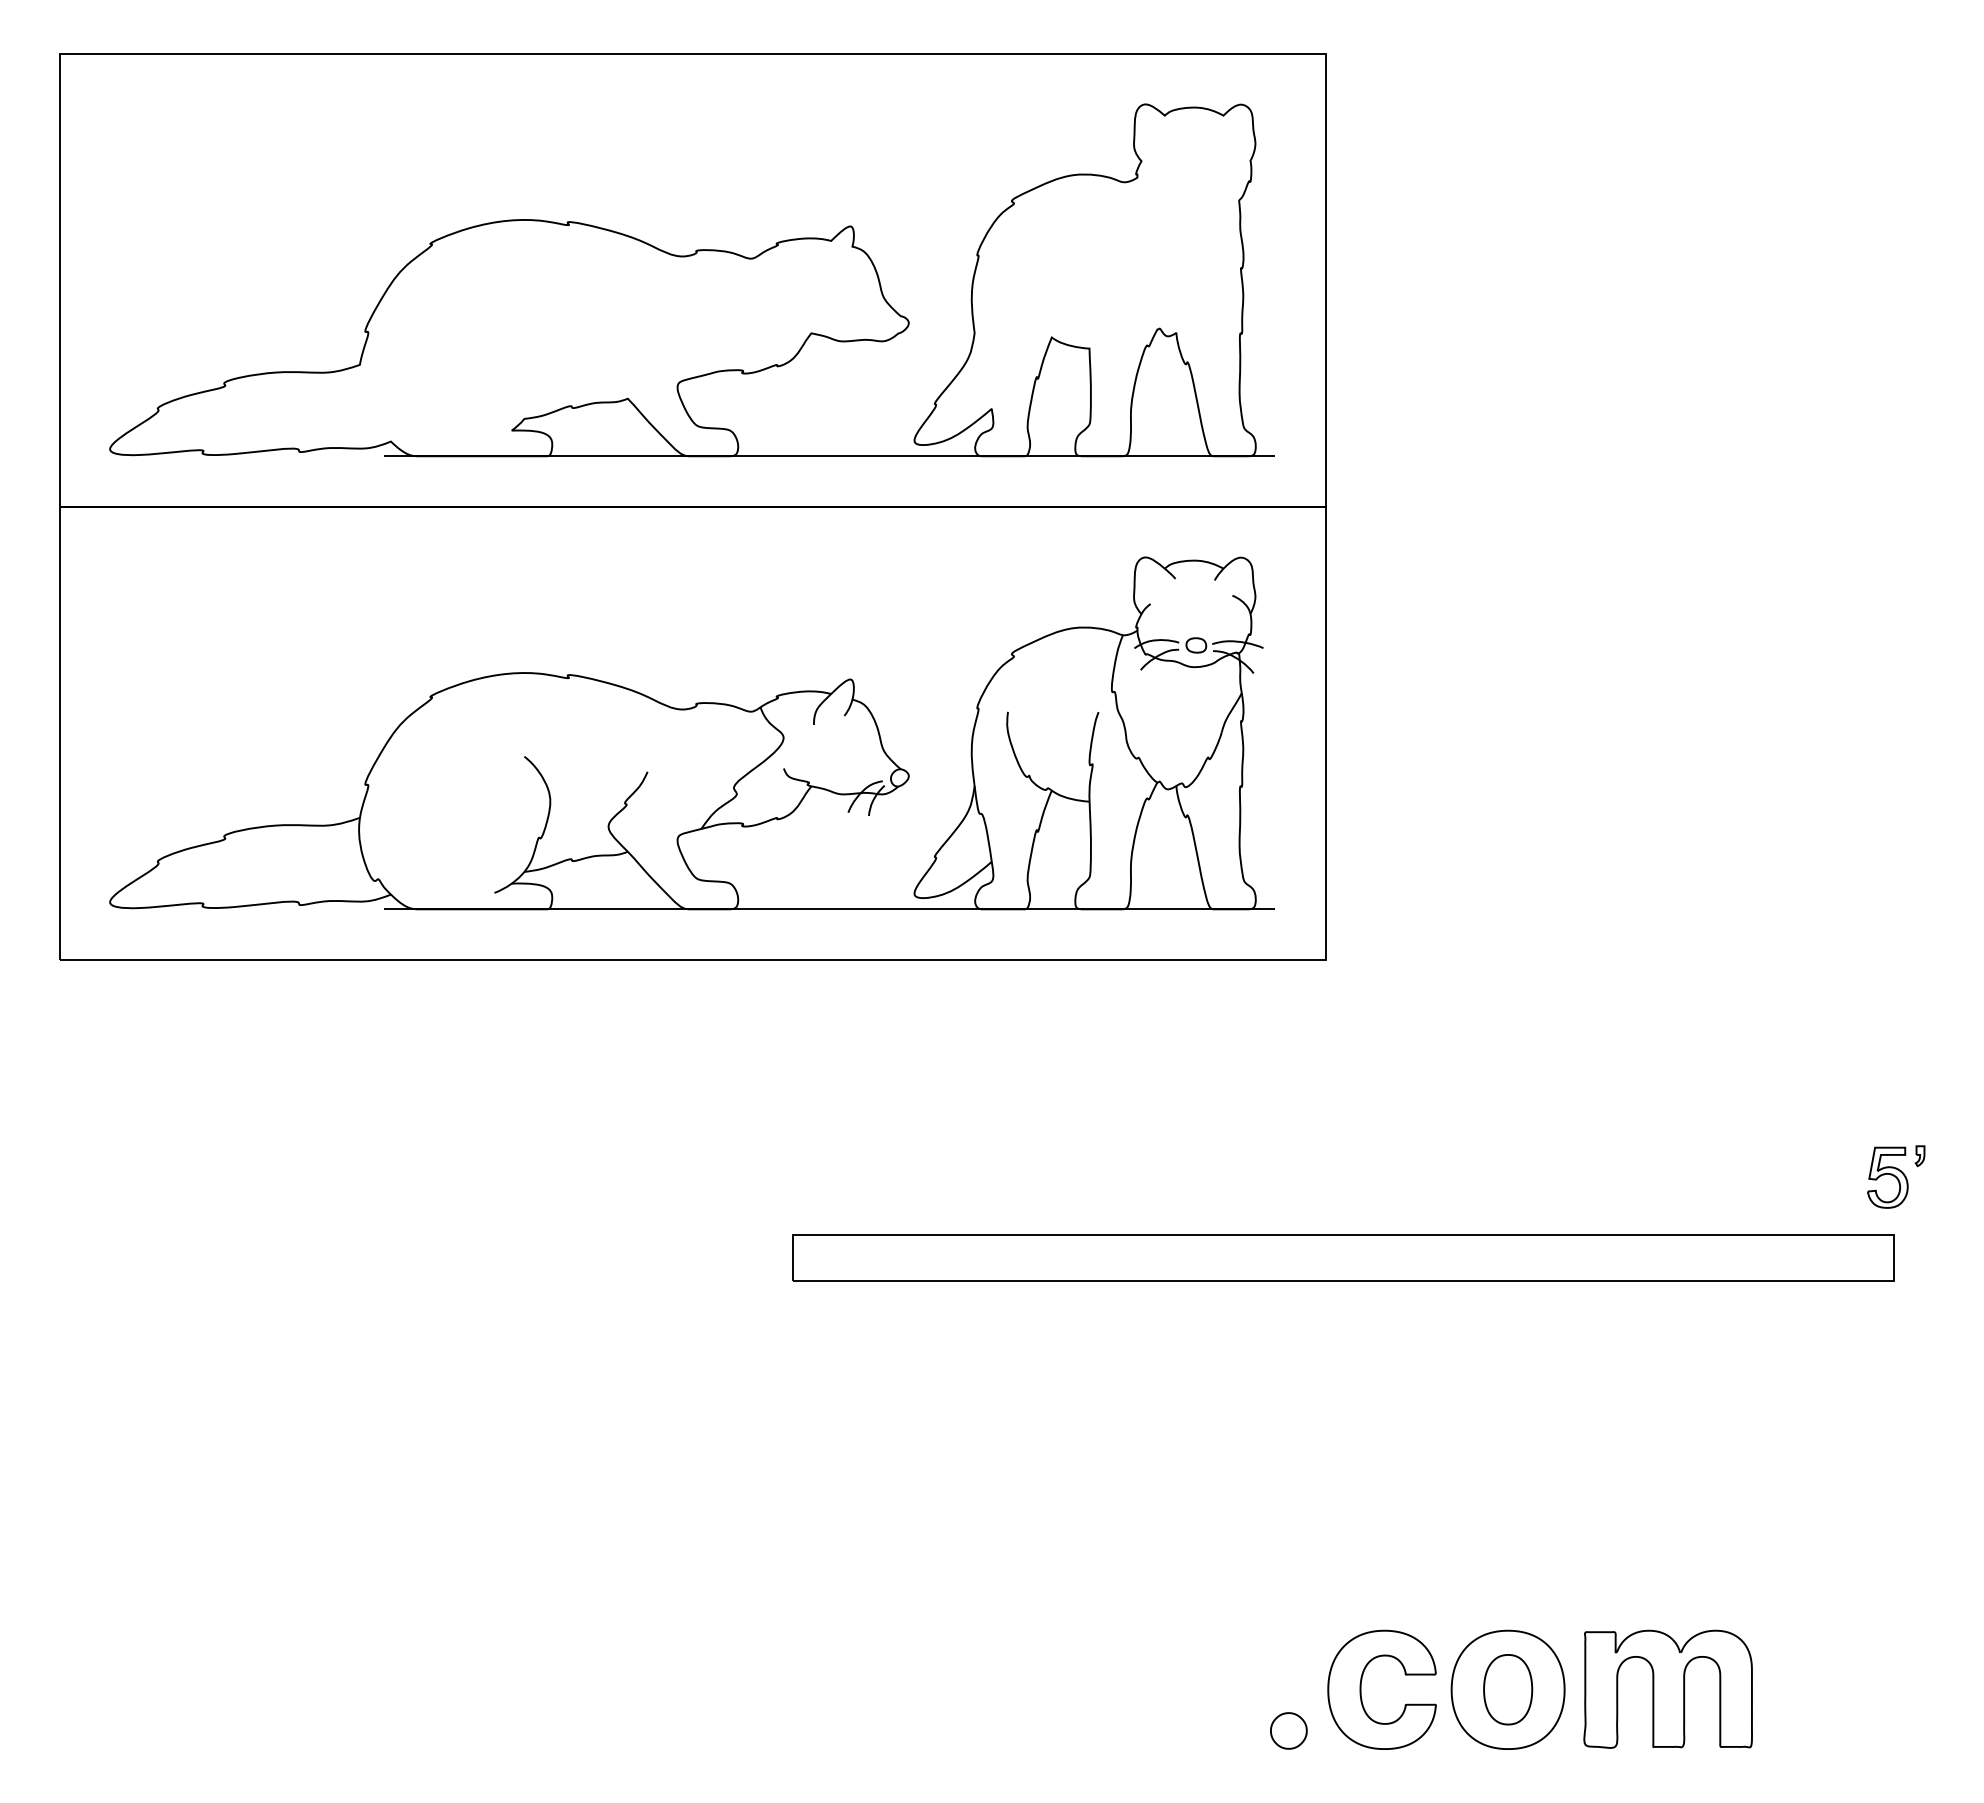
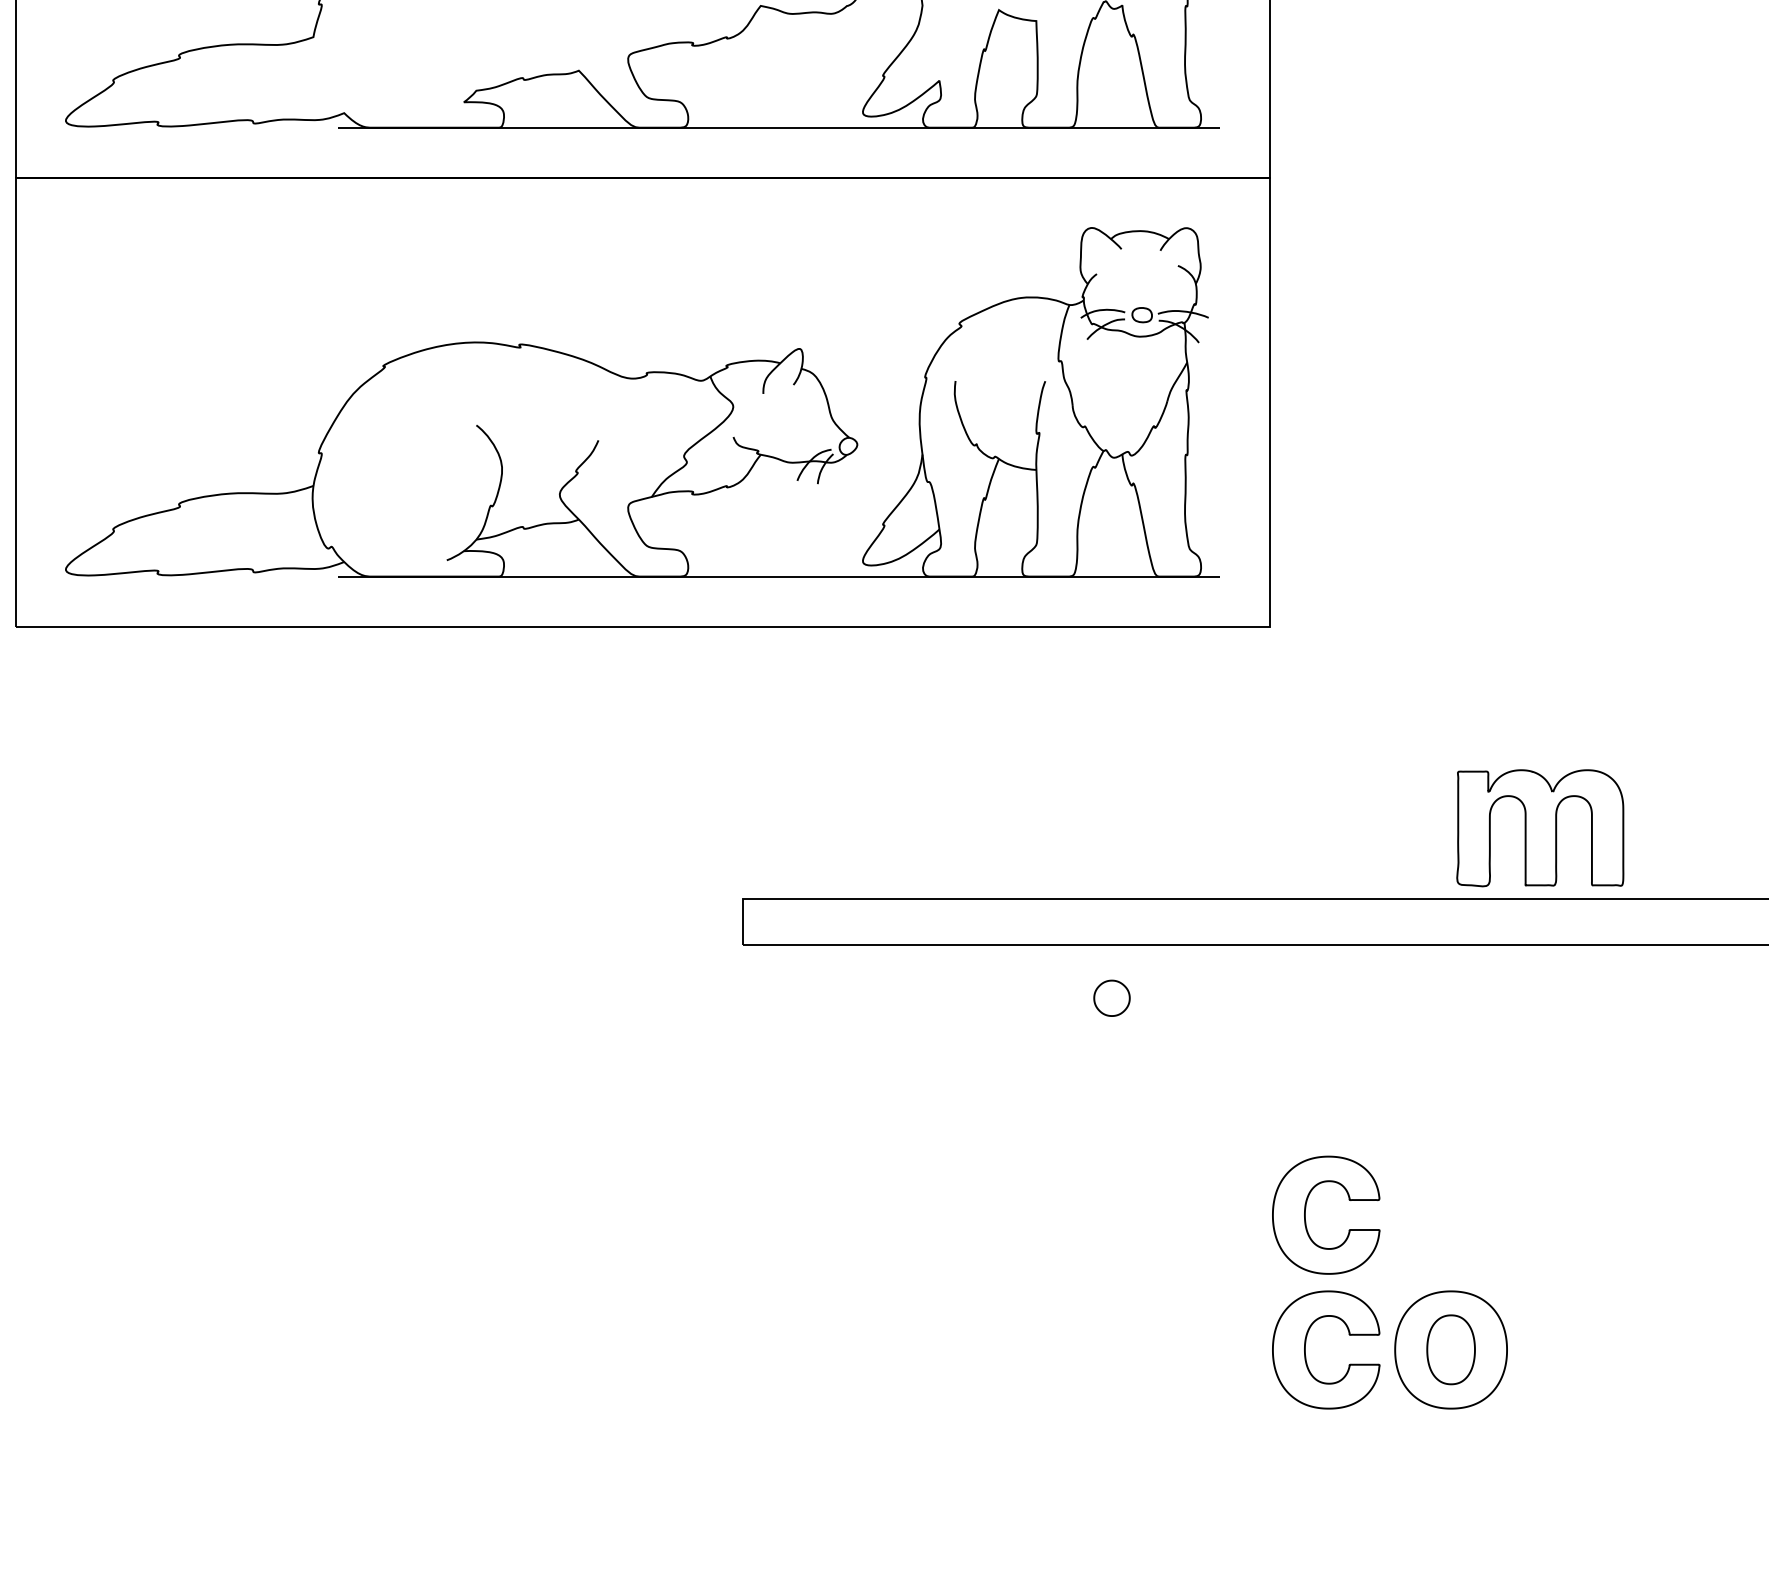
part: (1361, 1553) -> (1305, 1214), added
part: (1667, 1688) -> (1539, 827), moved
part: (1288, 1730) -> (1111, 997), moved

